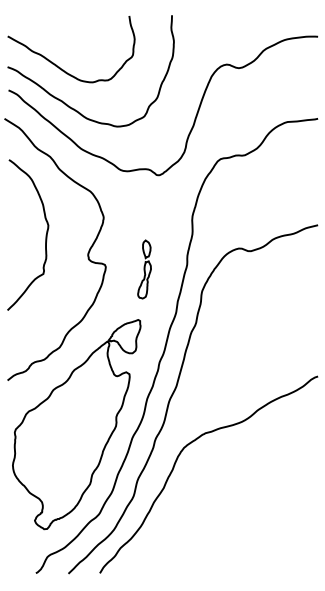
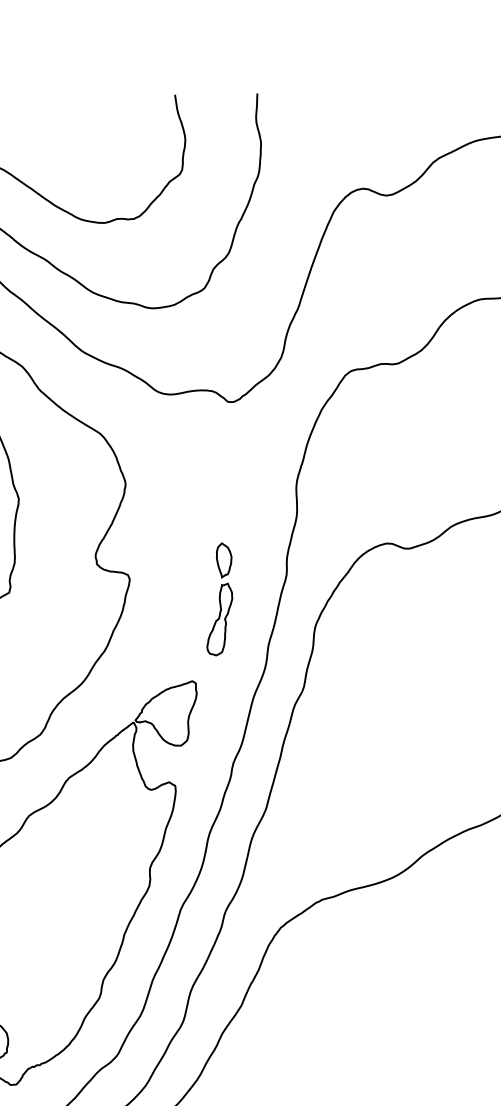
part: (144, 269) -> (219, 599), moved

